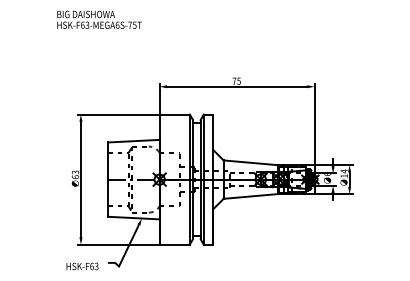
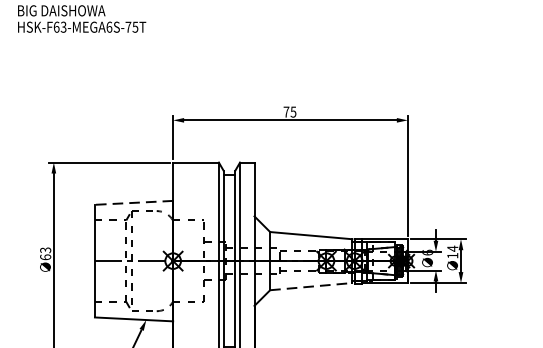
line: (133, 141) -> (133, 203), solid -> dashed
line: (251, 196) -> (312, 286), solid -> dashed

